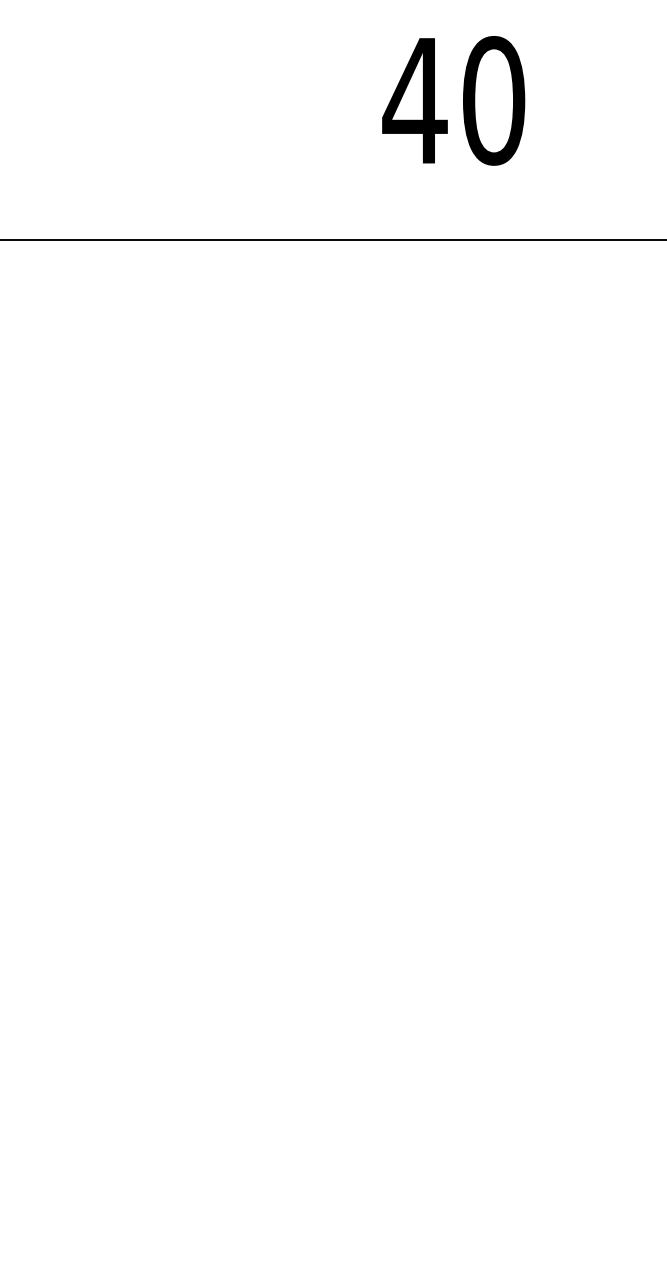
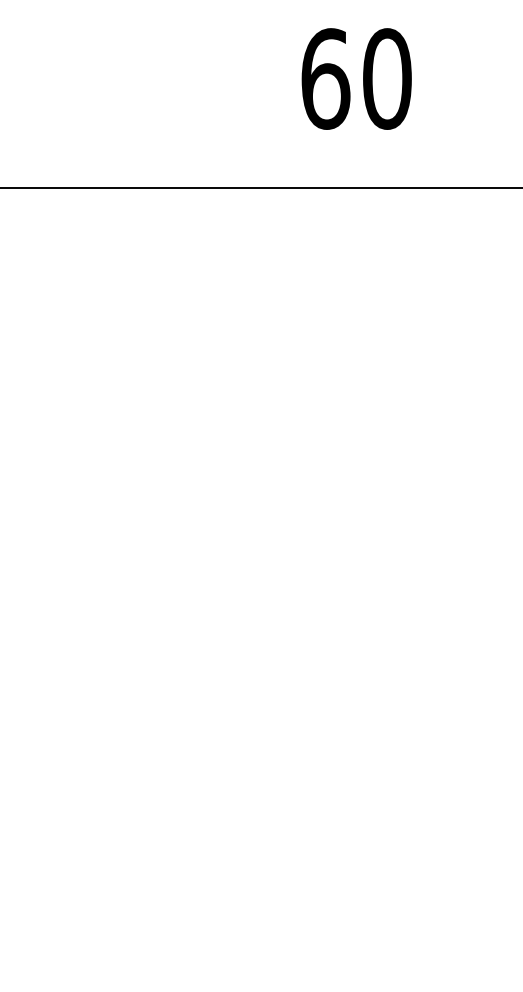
text: (415, 100) -> (325, 78), 40 -> 60

